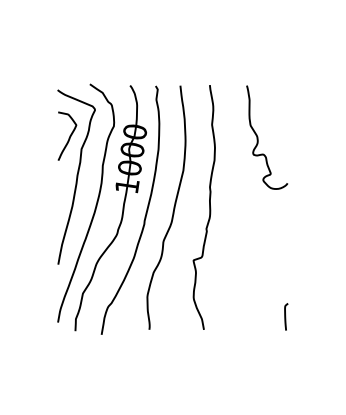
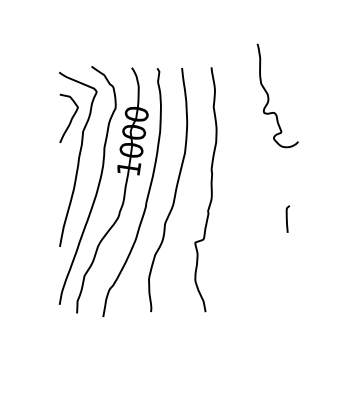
curve: (258, 137) -> (269, 95), moved
curve: (286, 316) -> (288, 218), moved

